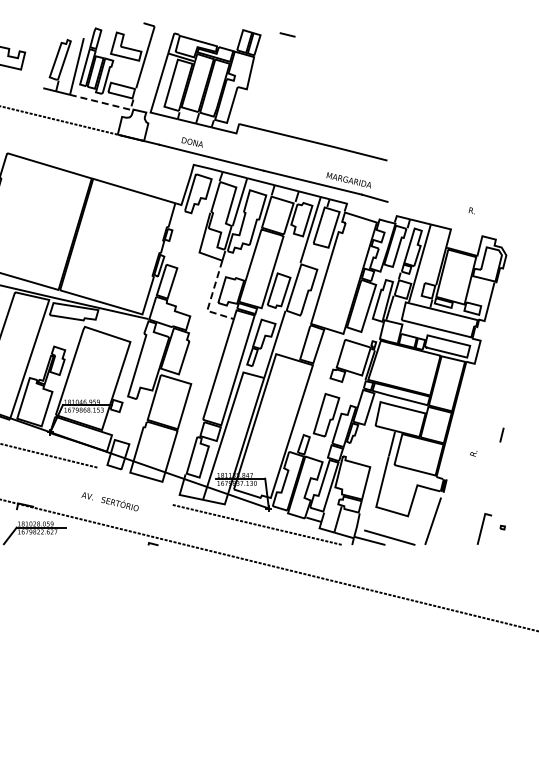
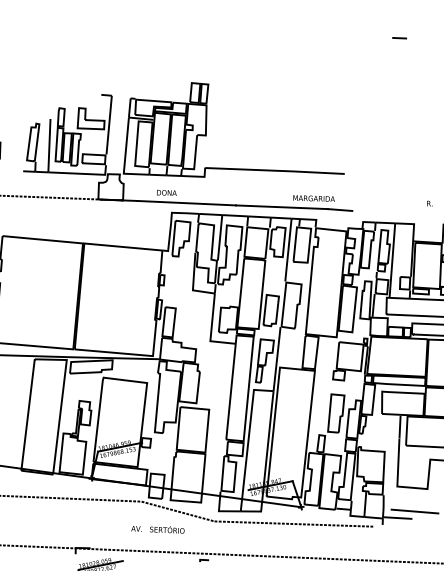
line: (287, 34) -> (399, 37), moved
line: (105, 103) -> (81, 173), dashed -> solid
line: (210, 299) -> (211, 330), dashed -> solid
line: (135, 485) -> (177, 510), added

